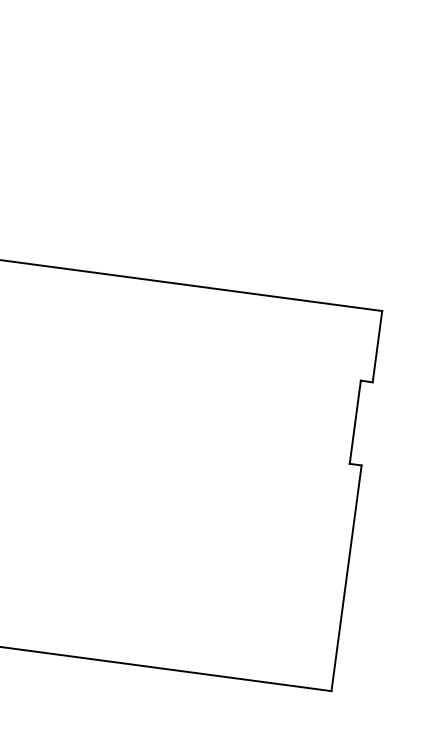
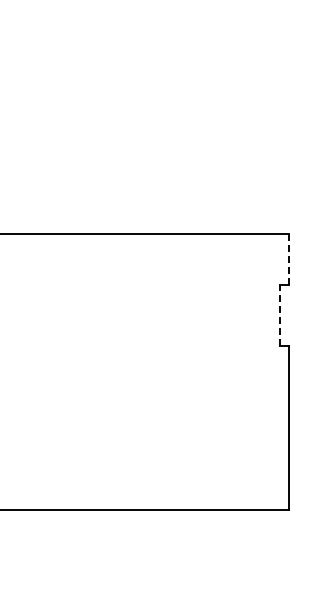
line: (377, 346) -> (288, 259), solid -> dashed
line: (354, 421) -> (279, 315), solid -> dashed

